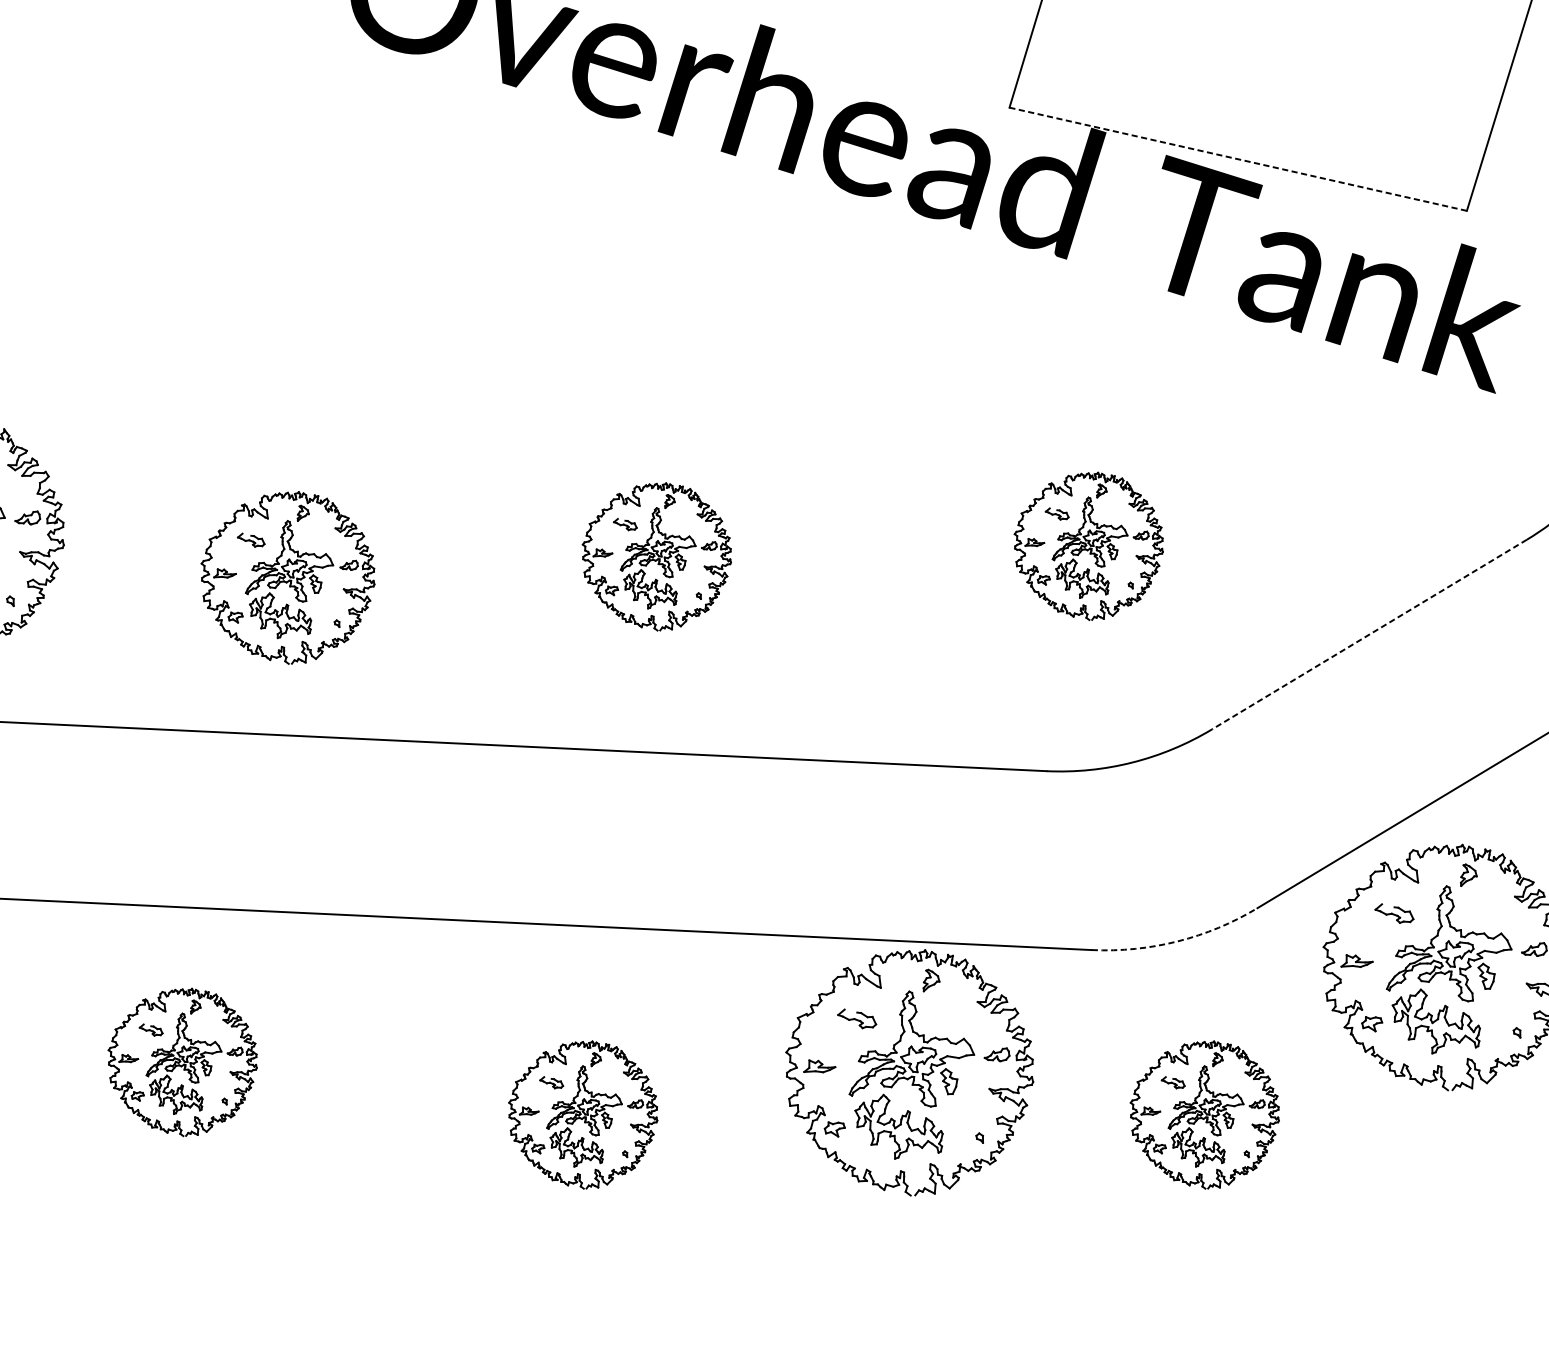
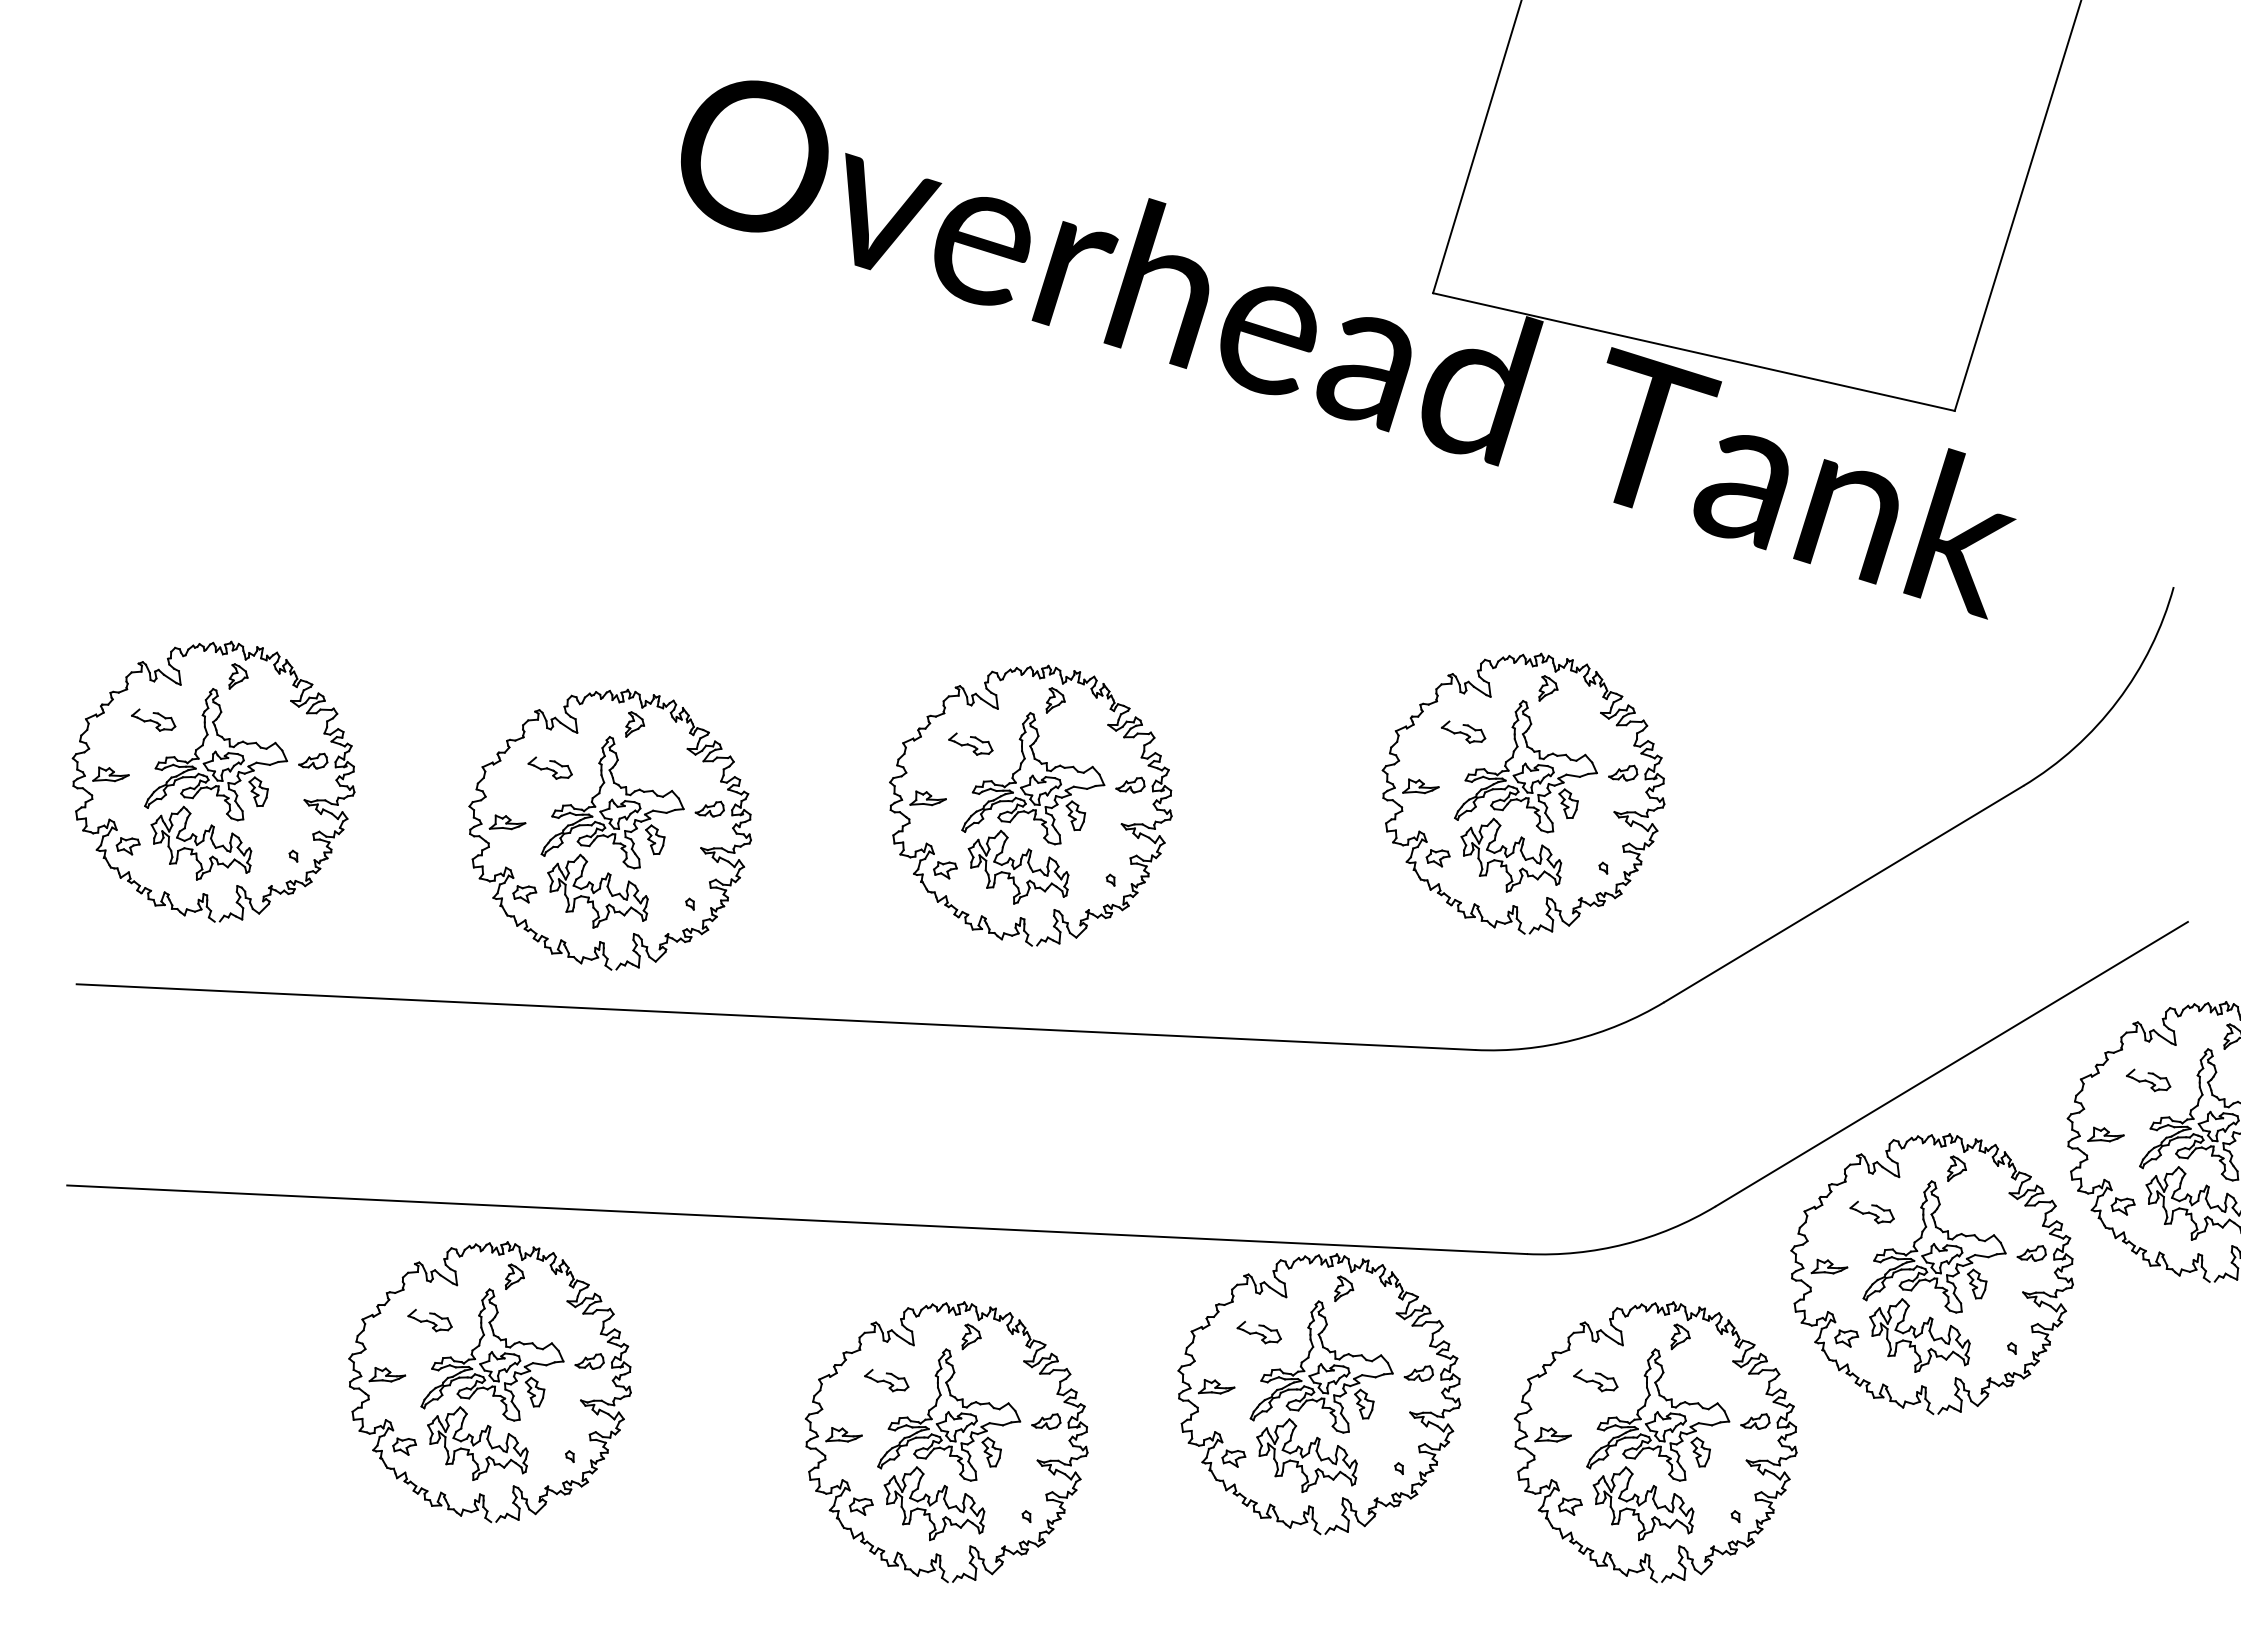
line: (1237, 158) -> (1693, 351), dashed -> solid
part: (1088, 546) -> (1523, 793), size x1.67
part: (656, 556) -> (1030, 805), size x1.67
part: (287, 577) -> (609, 829), size x1.43
line: (1369, 634) -> (1843, 894), dashed -> solid
arc: (1177, 941) -> (1624, 1244), dashed -> solid
part: (182, 1062) -> (489, 1382), size x1.67
part: (582, 1115) -> (946, 1442), size x1.67
part: (1204, 1115) -> (1655, 1442), size x1.67

